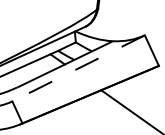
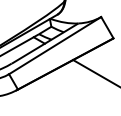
line: (77, 68) -> (54, 45), dashed -> solid

